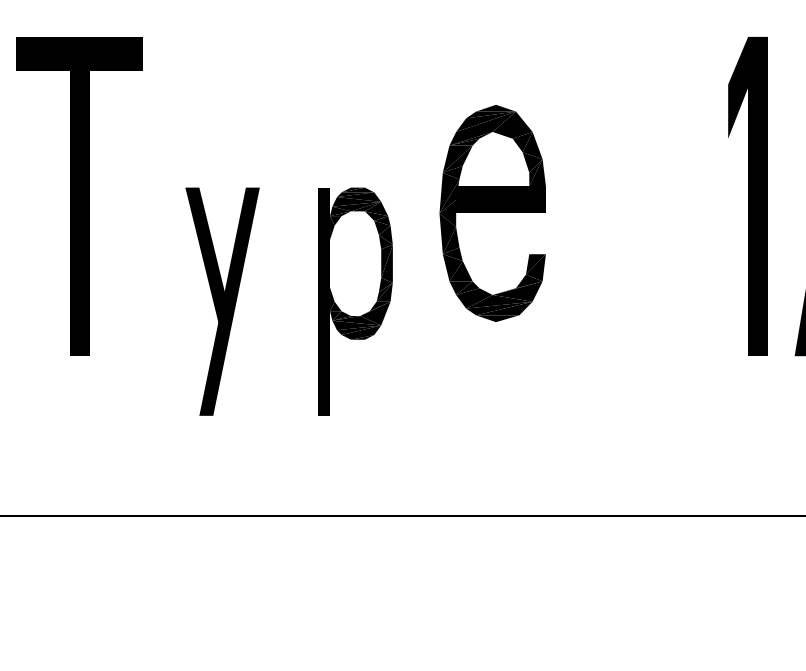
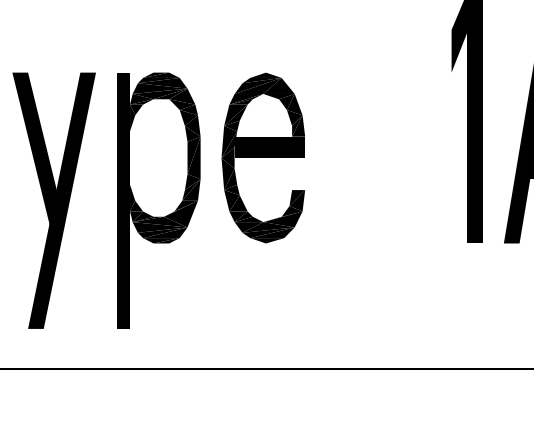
part: (492, 213) -> (263, 158), moved
part: (222, 301) -> (54, 200), size x1.43
part: (355, 301) -> (158, 200), size x1.43

